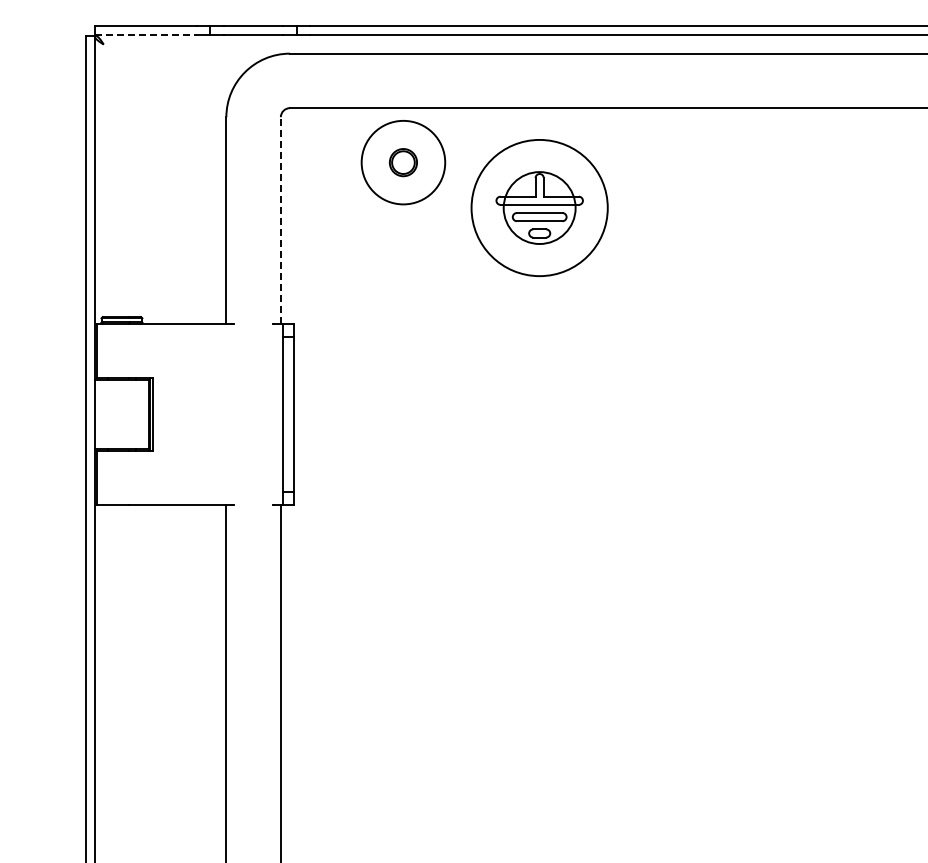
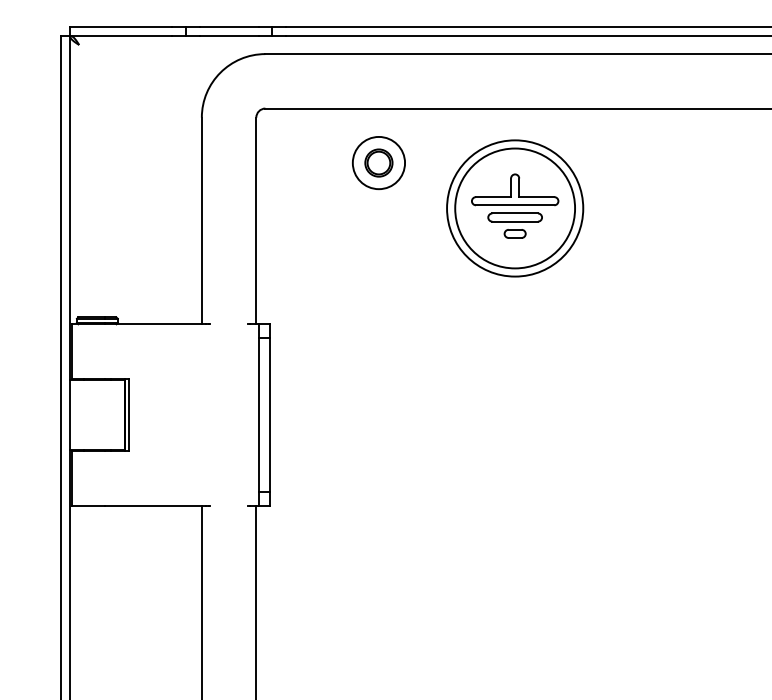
line: (146, 35) -> (121, 35), dashed -> solid
circle: (403, 162) -> (378, 162), size x0.62
circle: (539, 207) -> (514, 207), size x1.67
line: (280, 220) -> (255, 220), dashed -> solid

